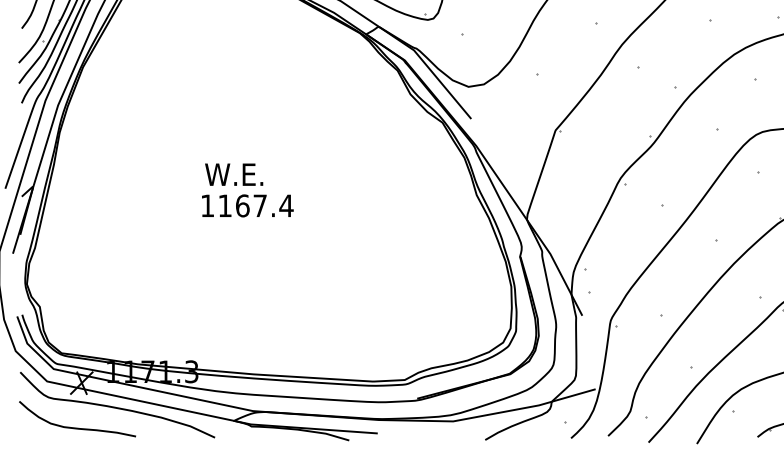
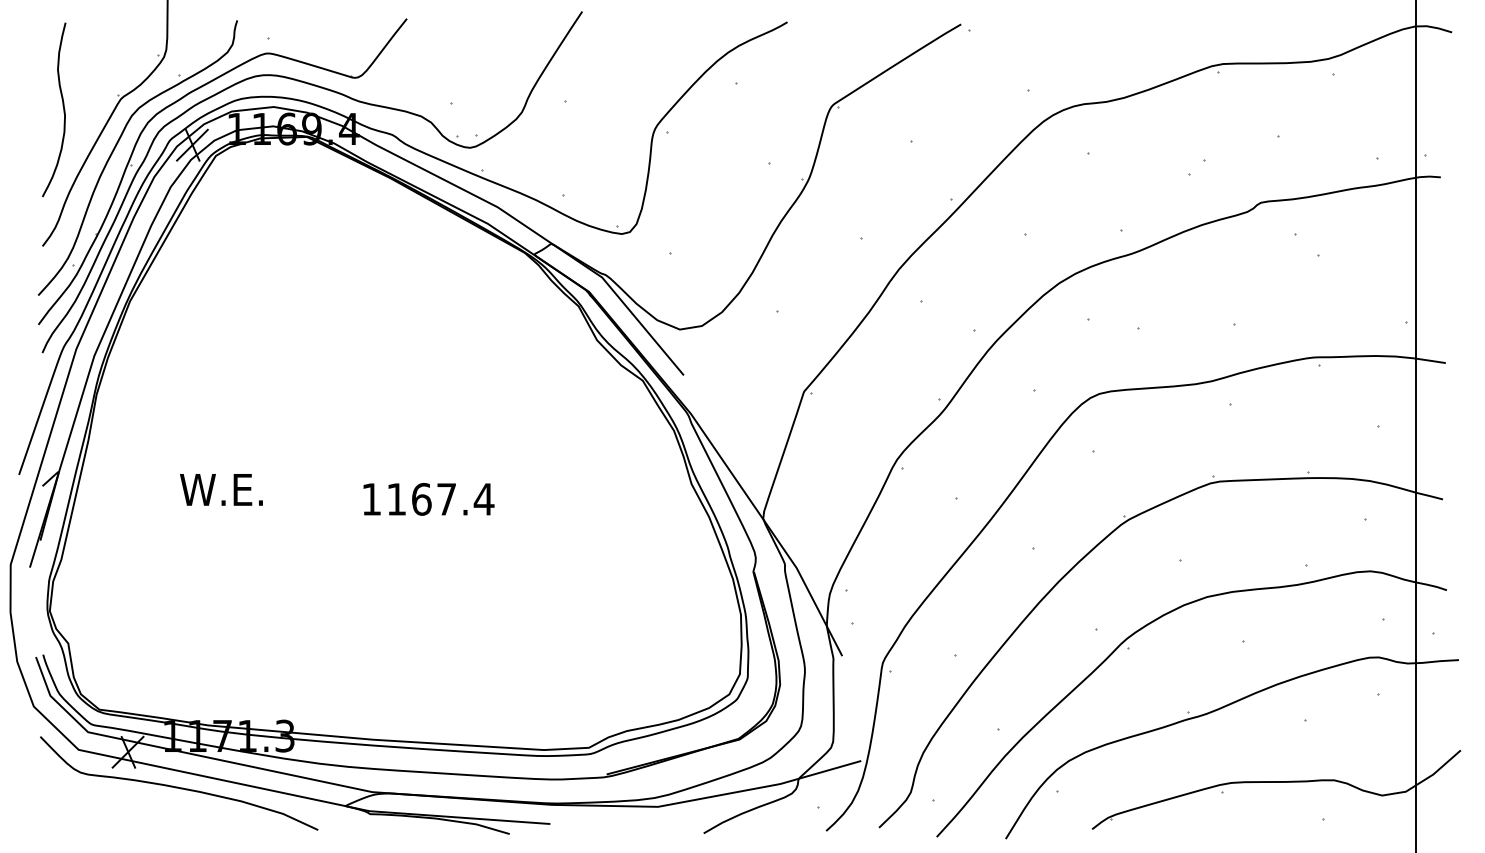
text: (234, 174) -> (221, 489), moved
text: (247, 205) -> (428, 499), moved
curve: (75, 427) -> (118, 815), removed

